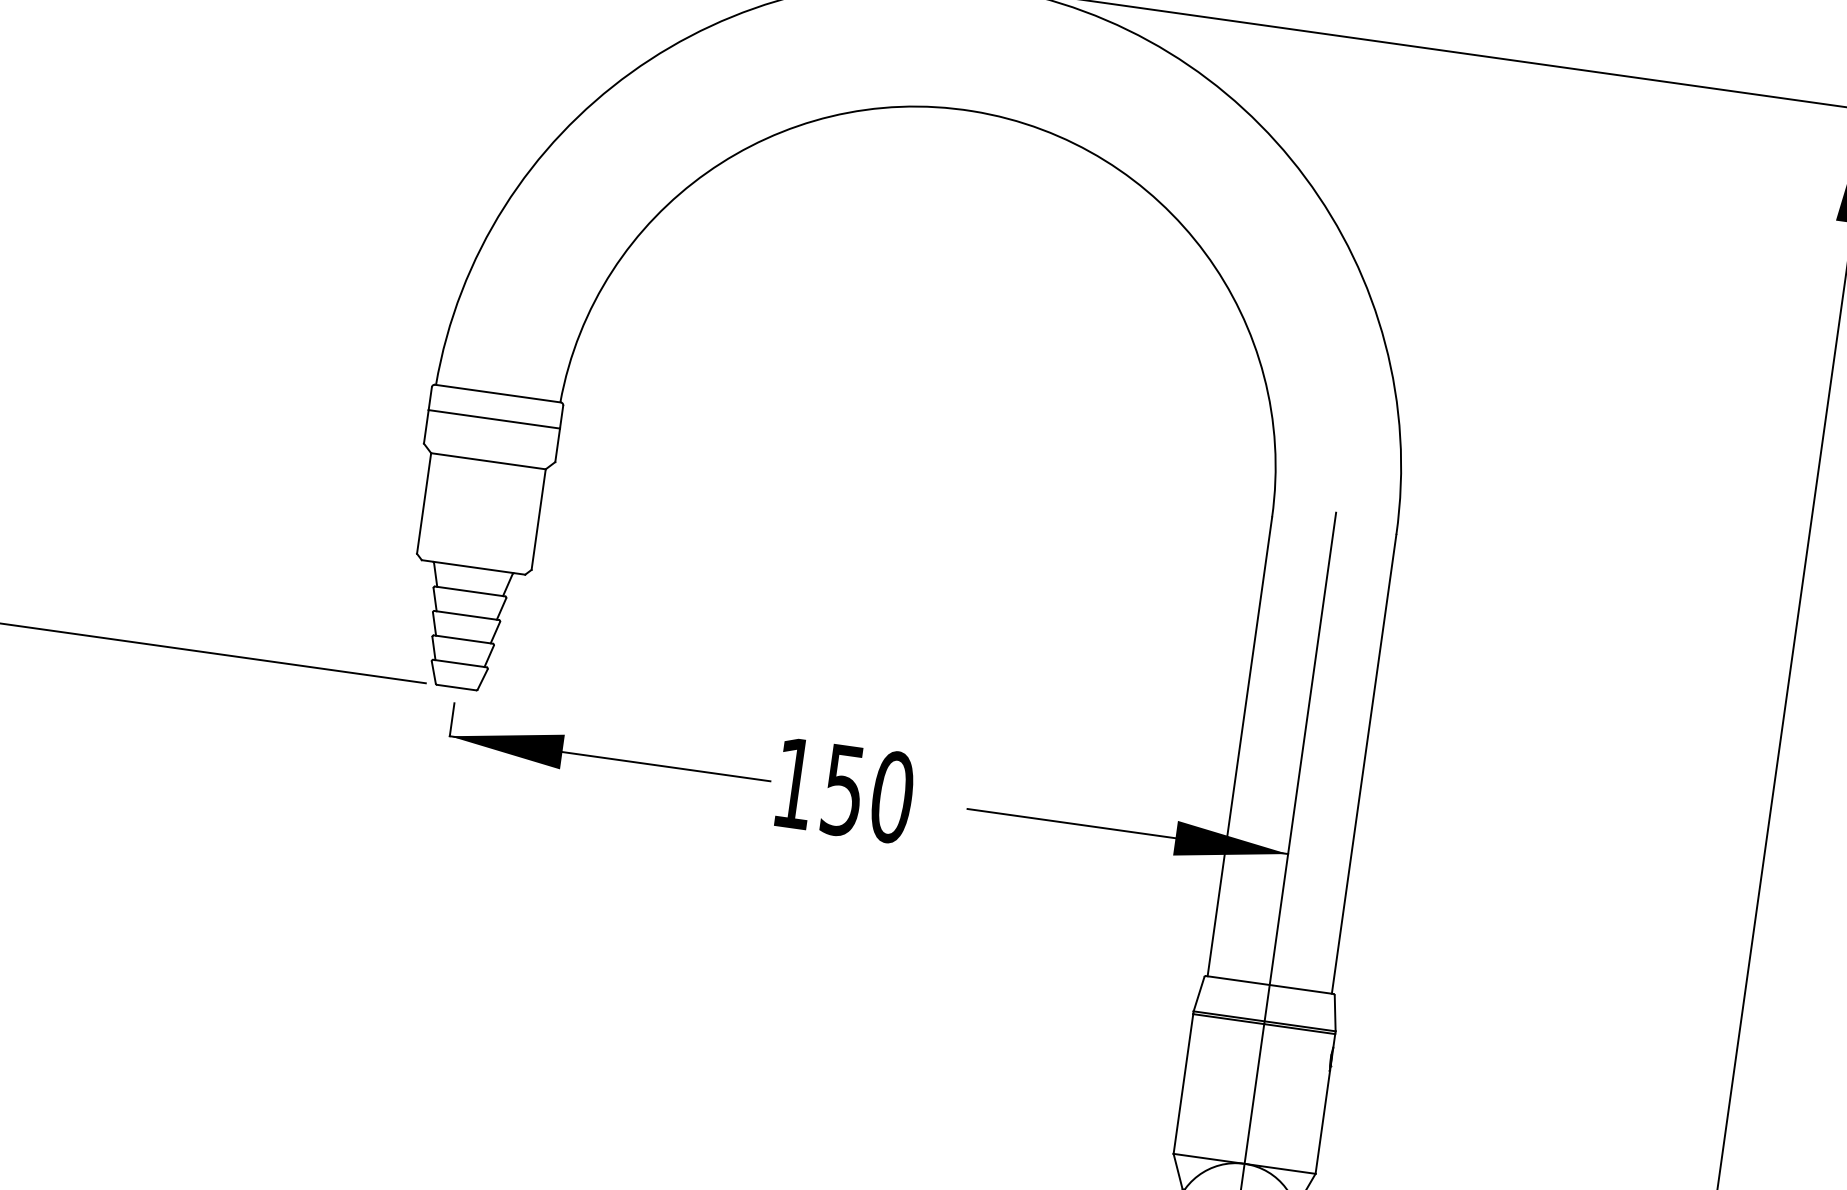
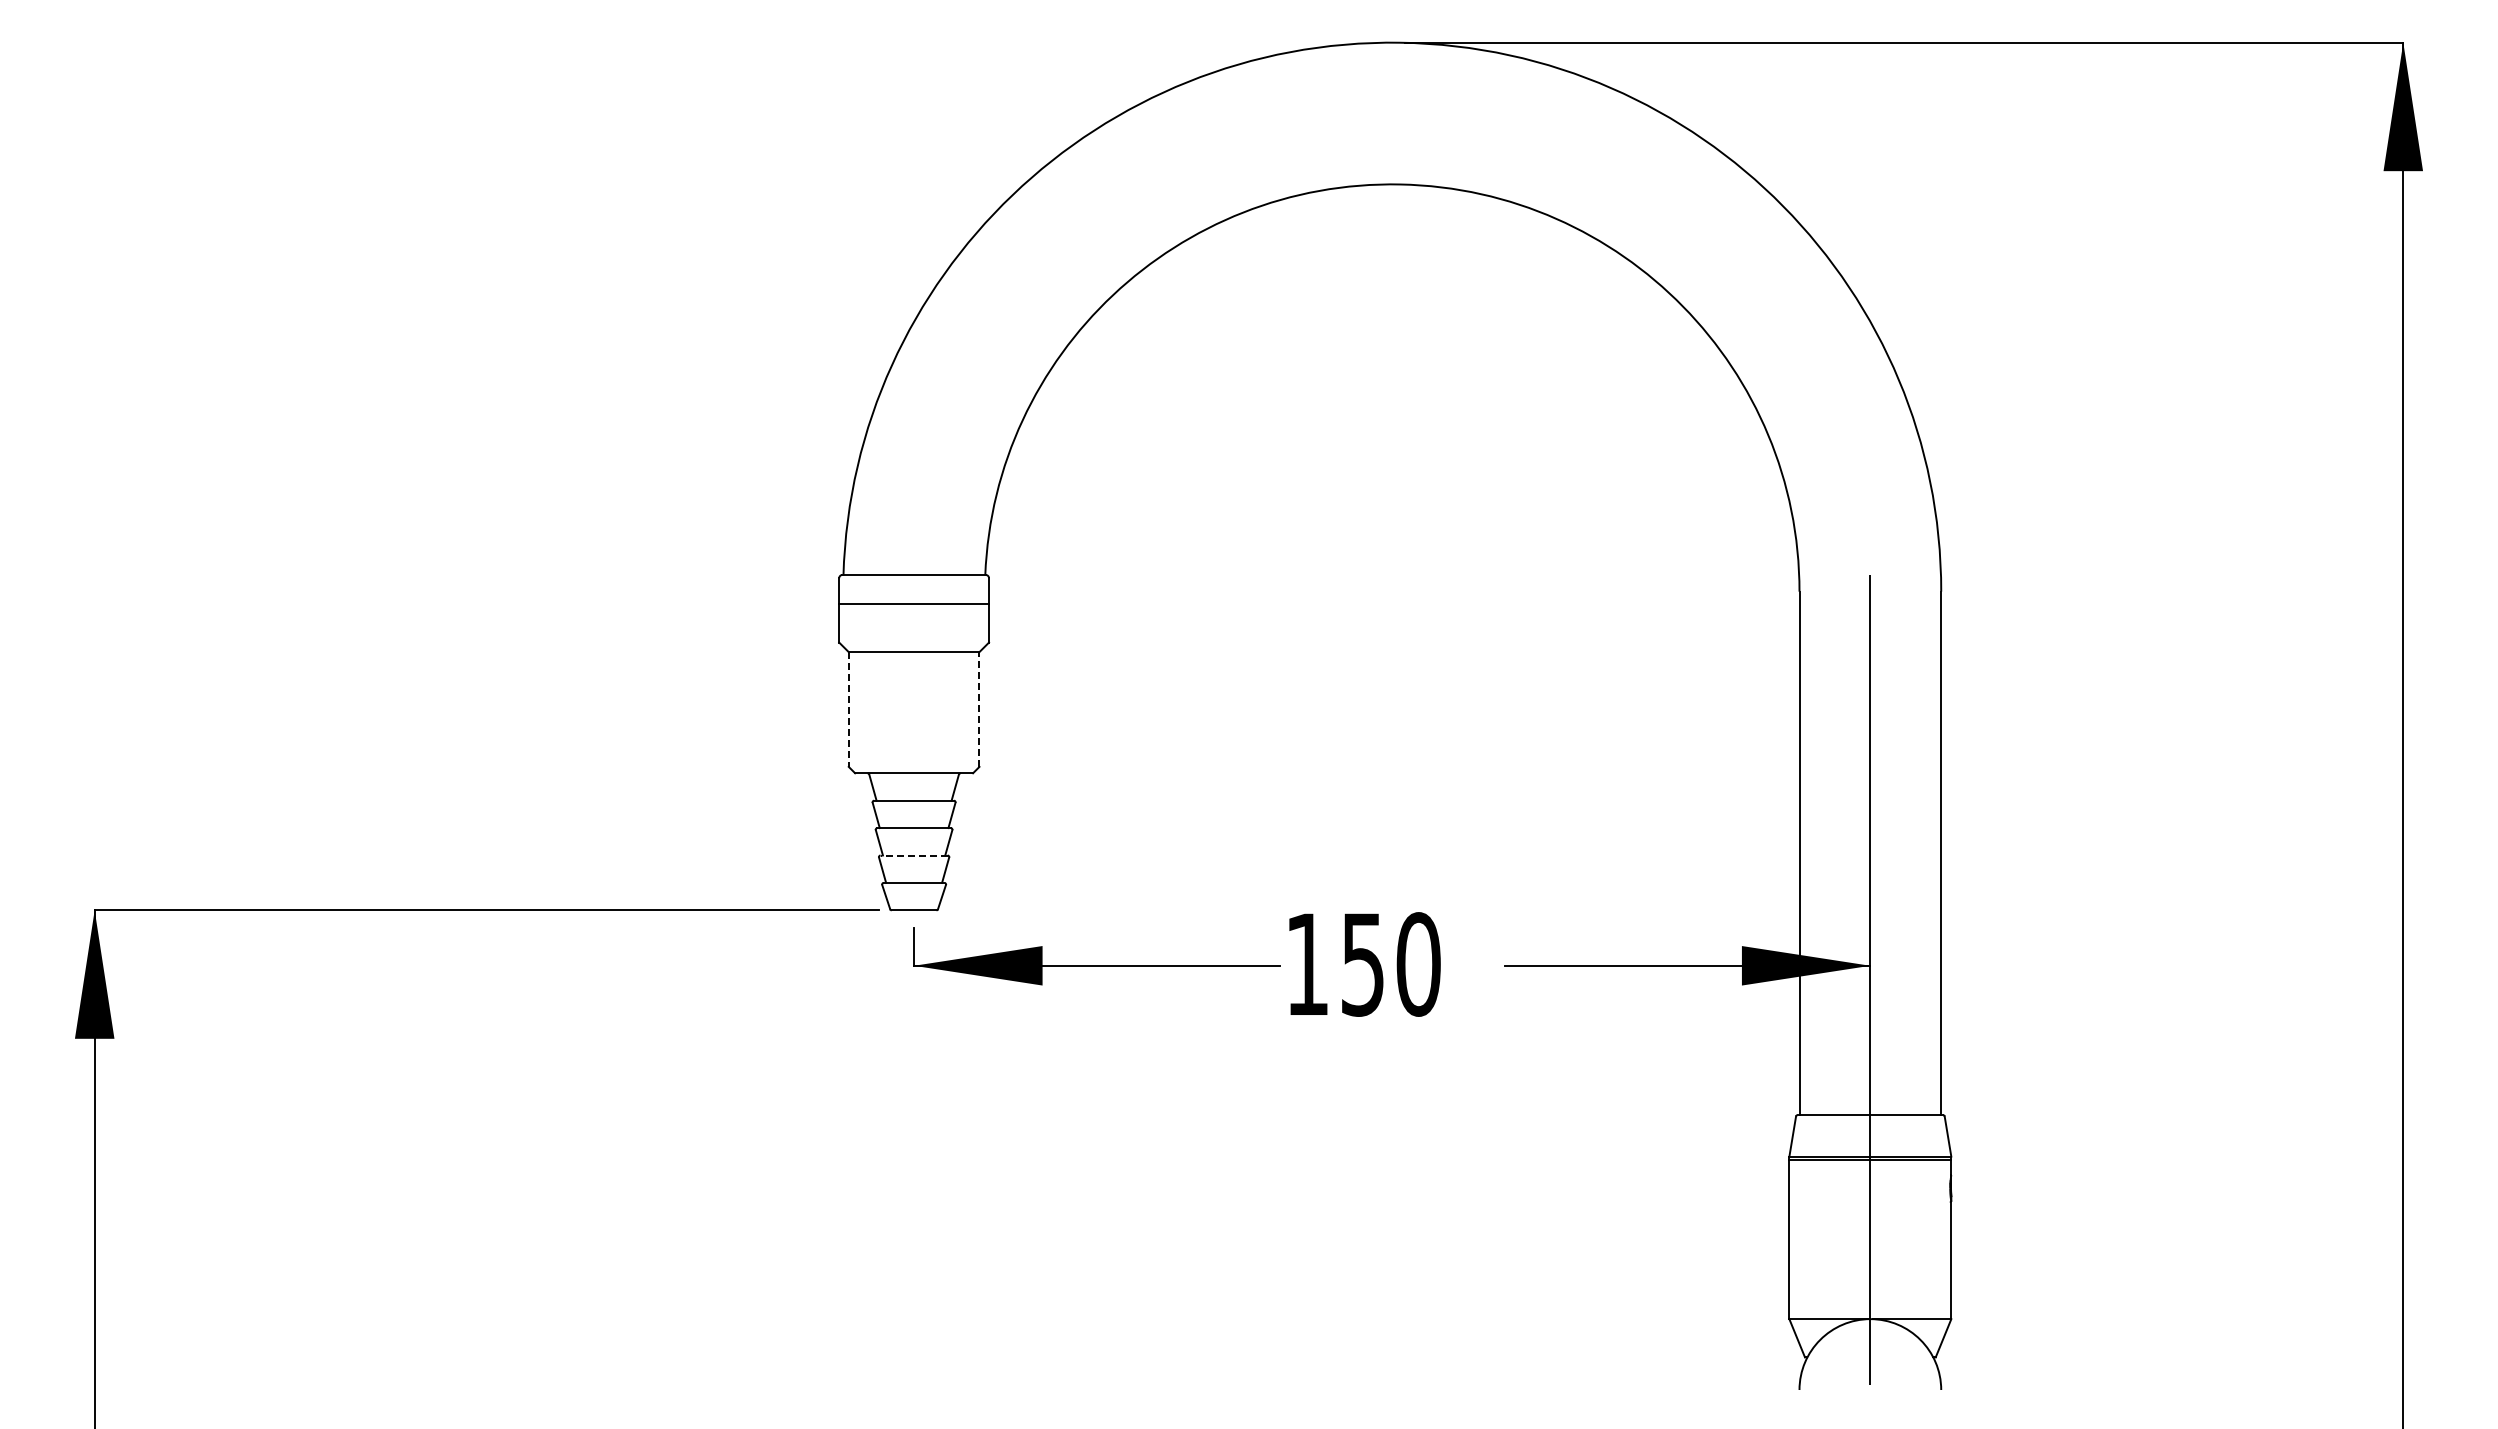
line: (423, 504) -> (848, 710), solid -> dashed
line: (538, 519) -> (979, 709), solid -> dashed
line: (463, 639) -> (914, 855), solid -> dashed

